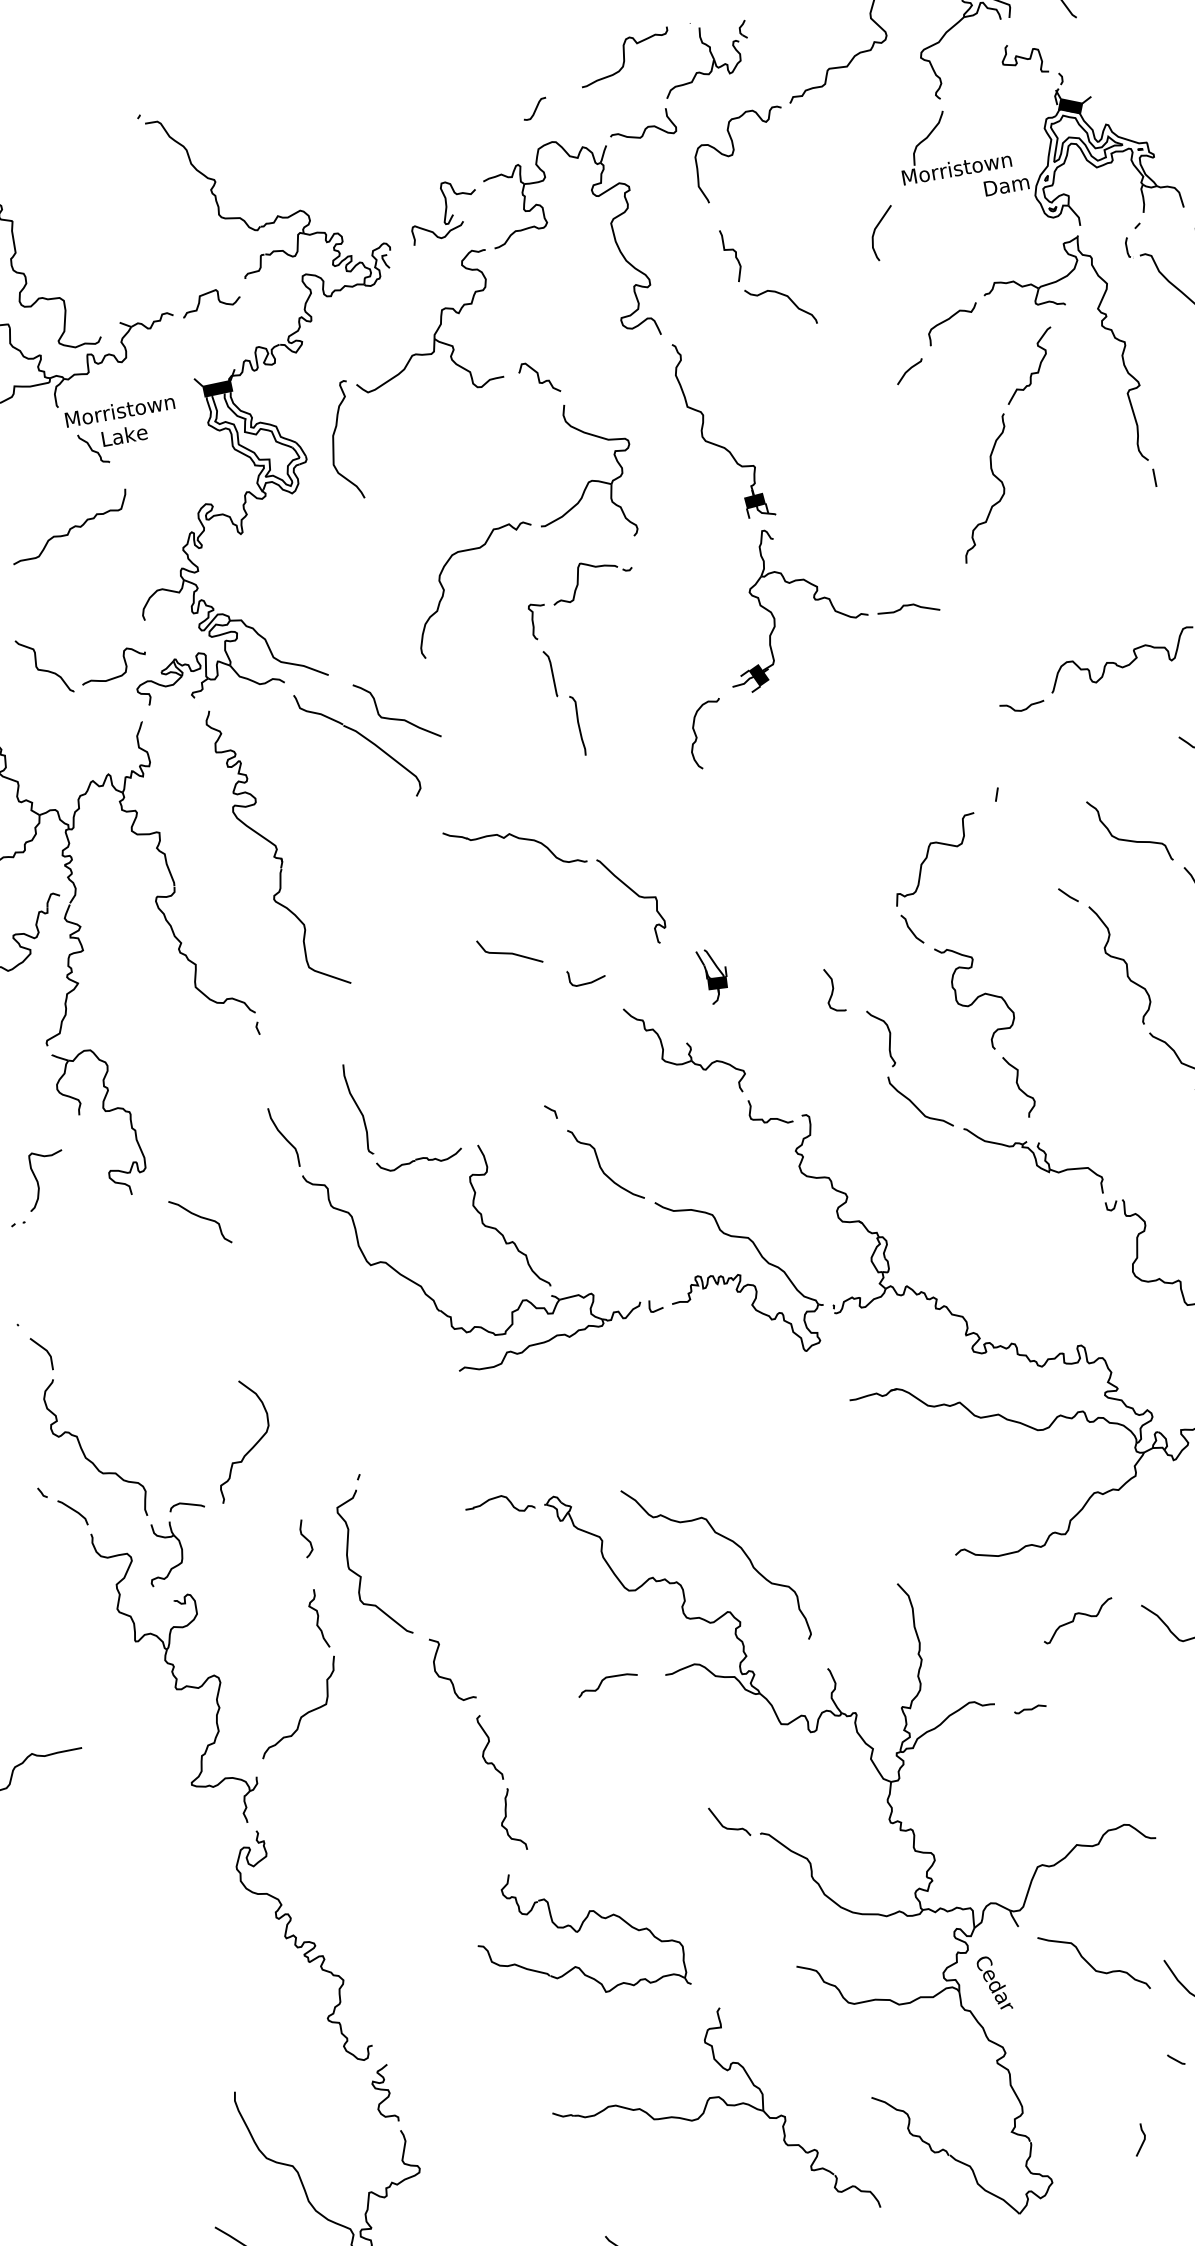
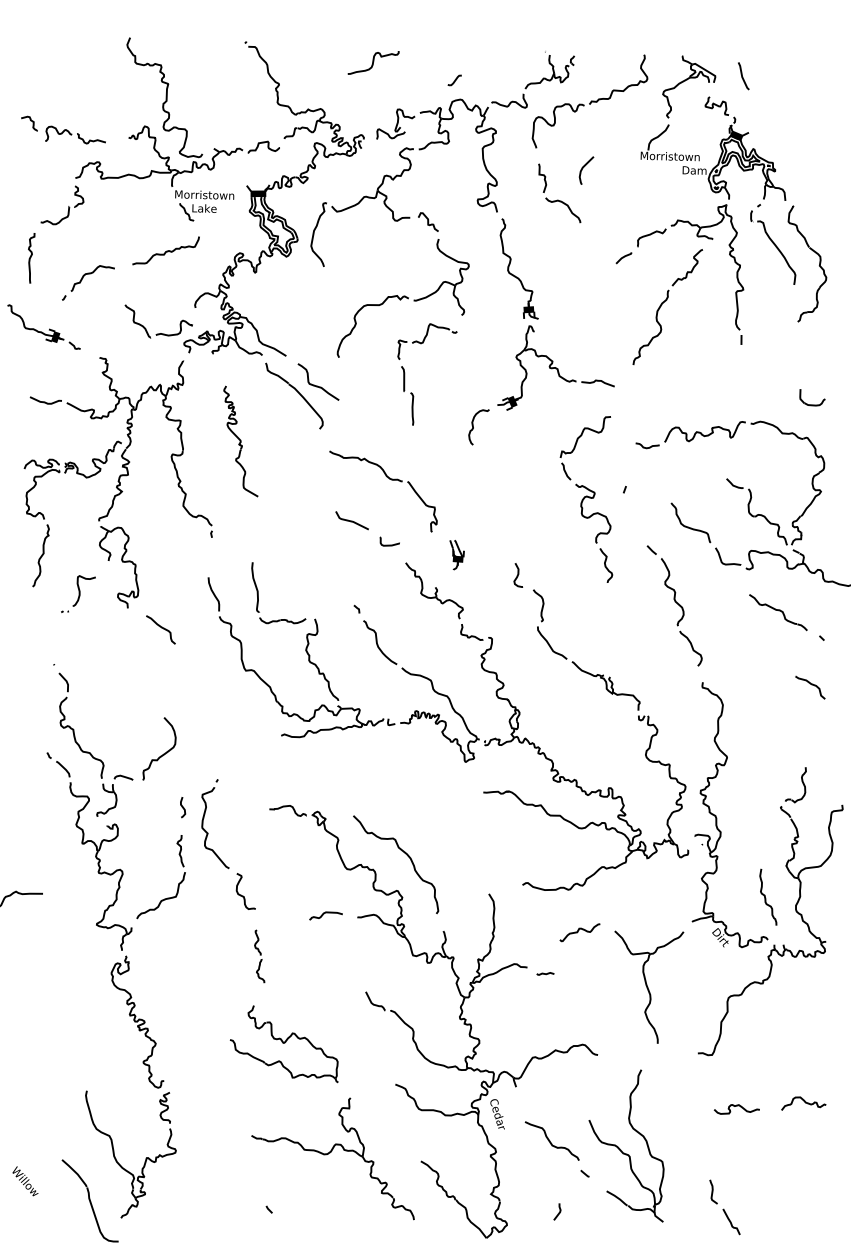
curve: (624, 56) -> (373, 62), moved
curve: (878, 228) -> (584, 167), moved
part: (276, 848) -> (240, 441), size x0.7
part: (959, 972) -> (586, 499), moved
part: (500, 1782) -> (259, 956), size x0.7
curve: (1090, 1962) -> (550, 1140), moved

